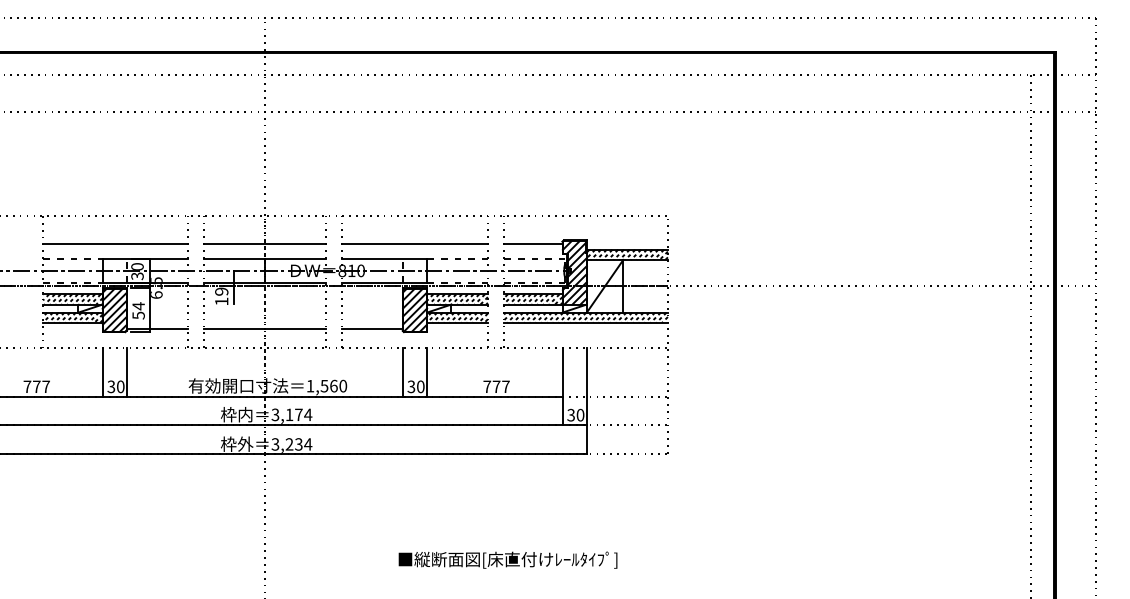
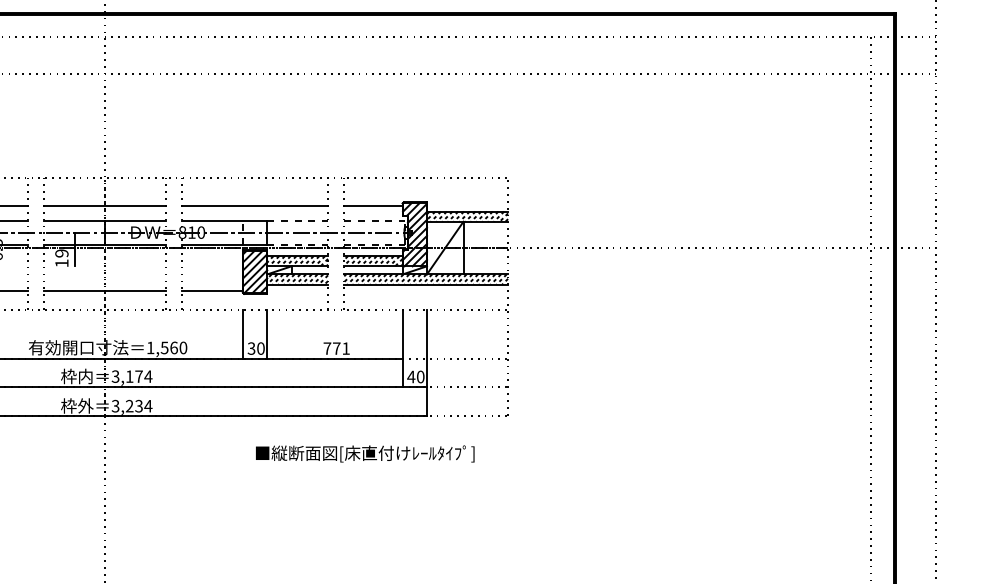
text: (505, 386) -> (345, 348), 777 -> 771
text: (570, 414) -> (410, 376), 30 -> 40
text: (507, 559) -> (364, 453), moved

